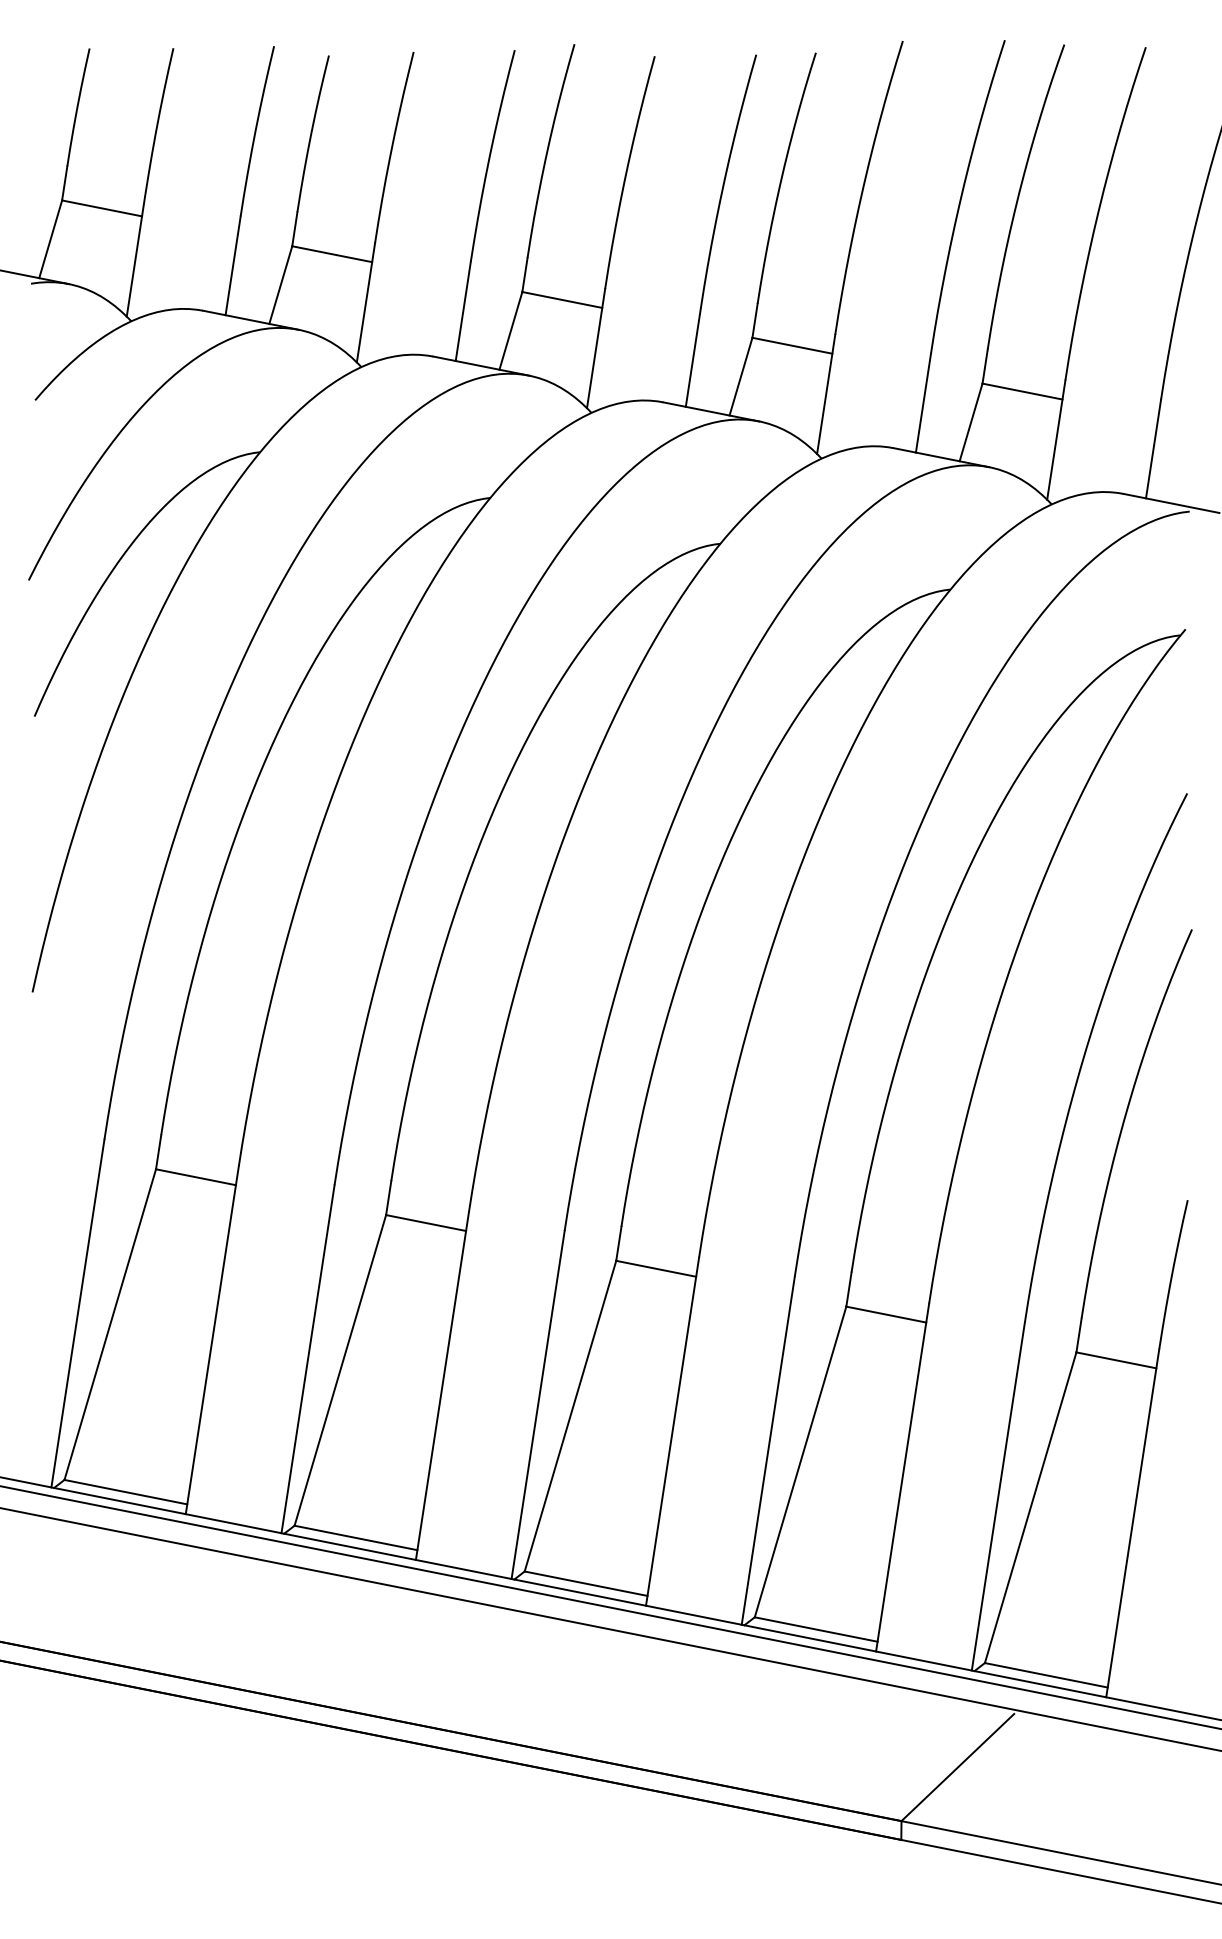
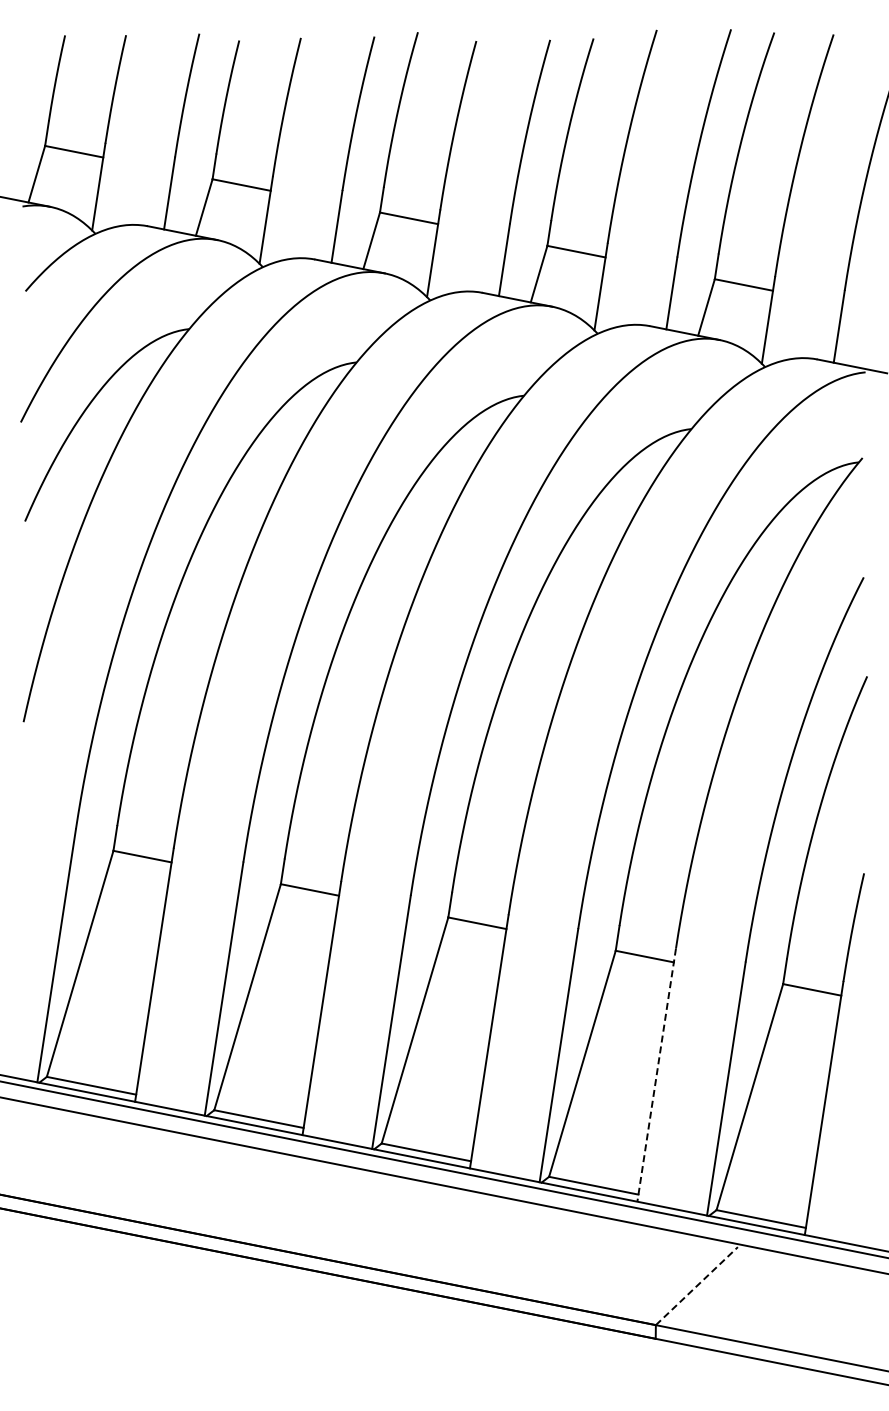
line: (902, 1478) -> (656, 1075), solid -> dashed
line: (957, 1768) -> (696, 1286), solid -> dashed

